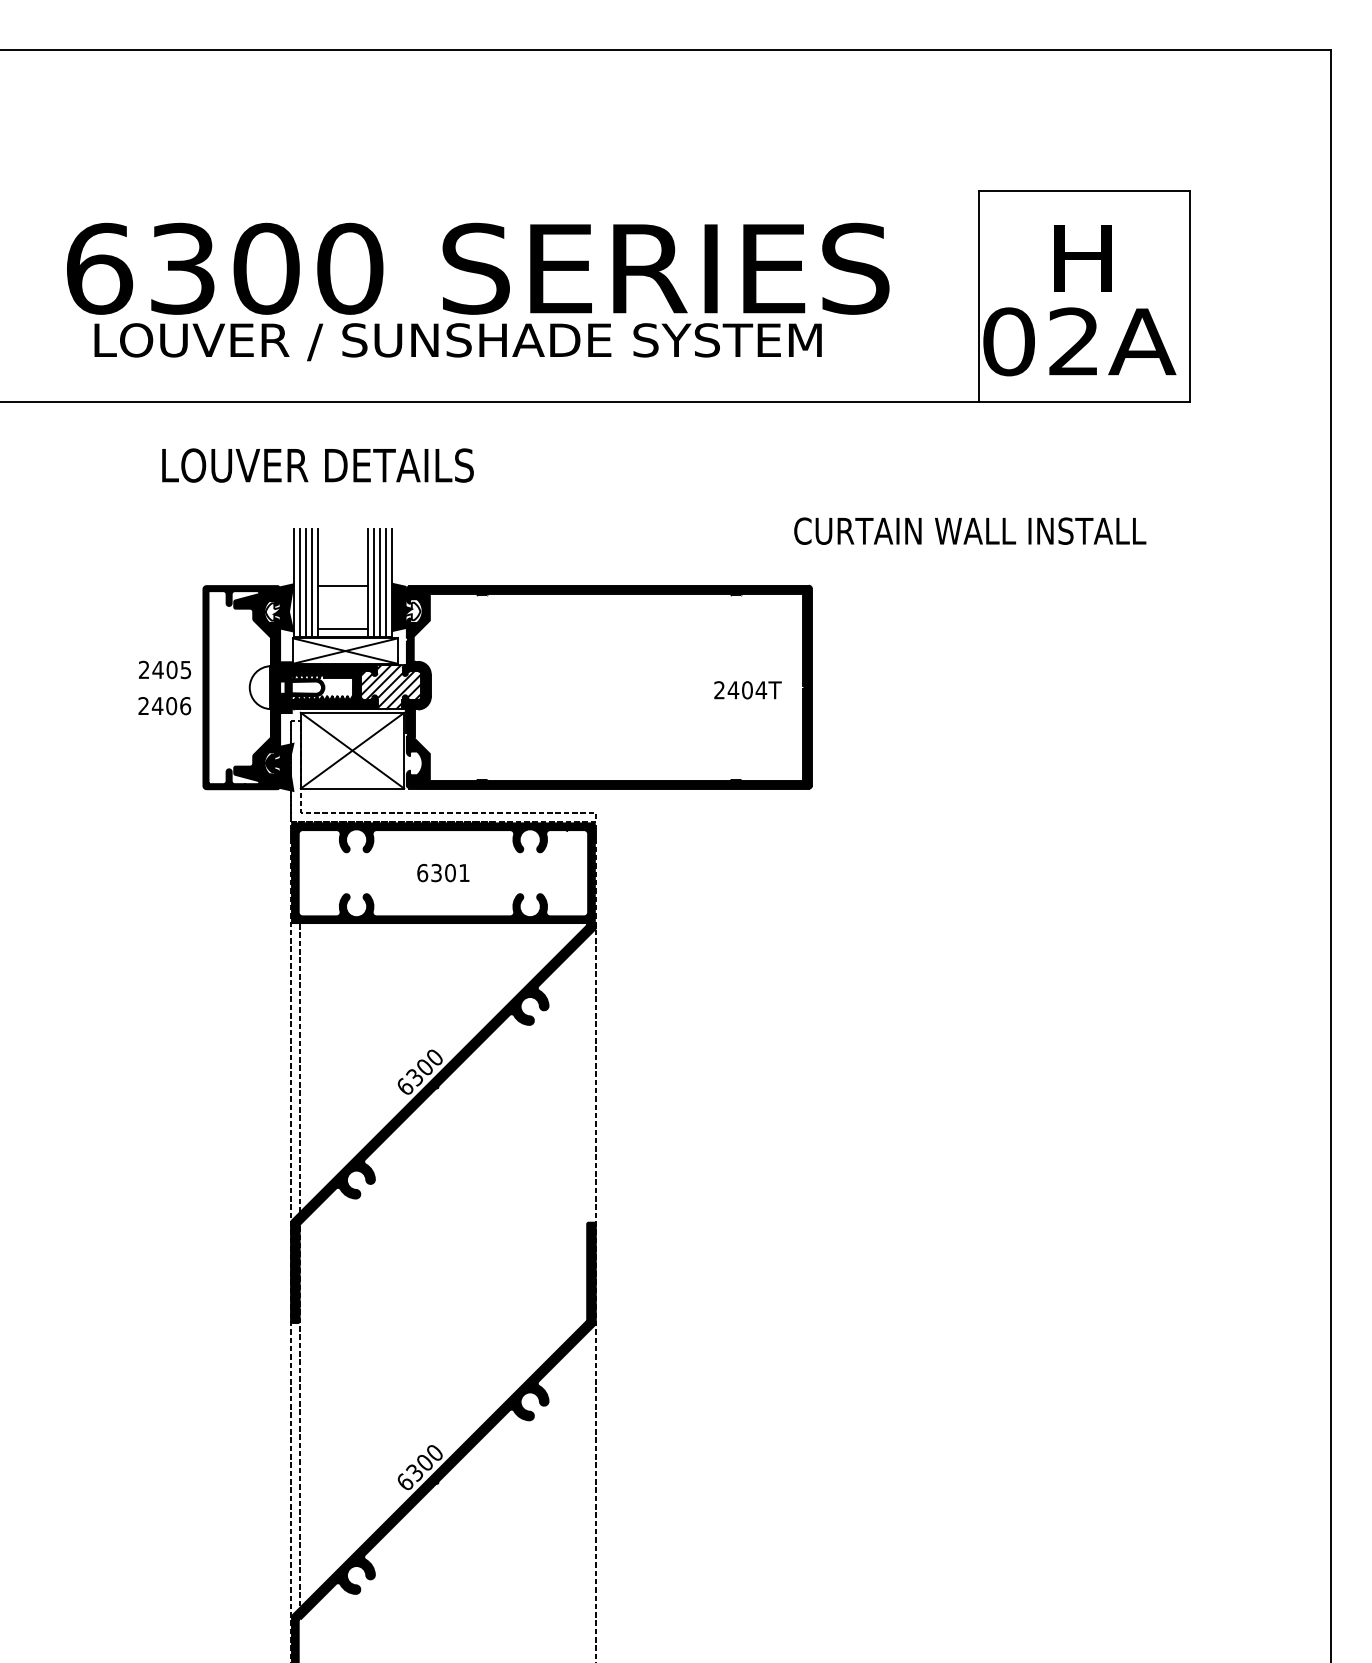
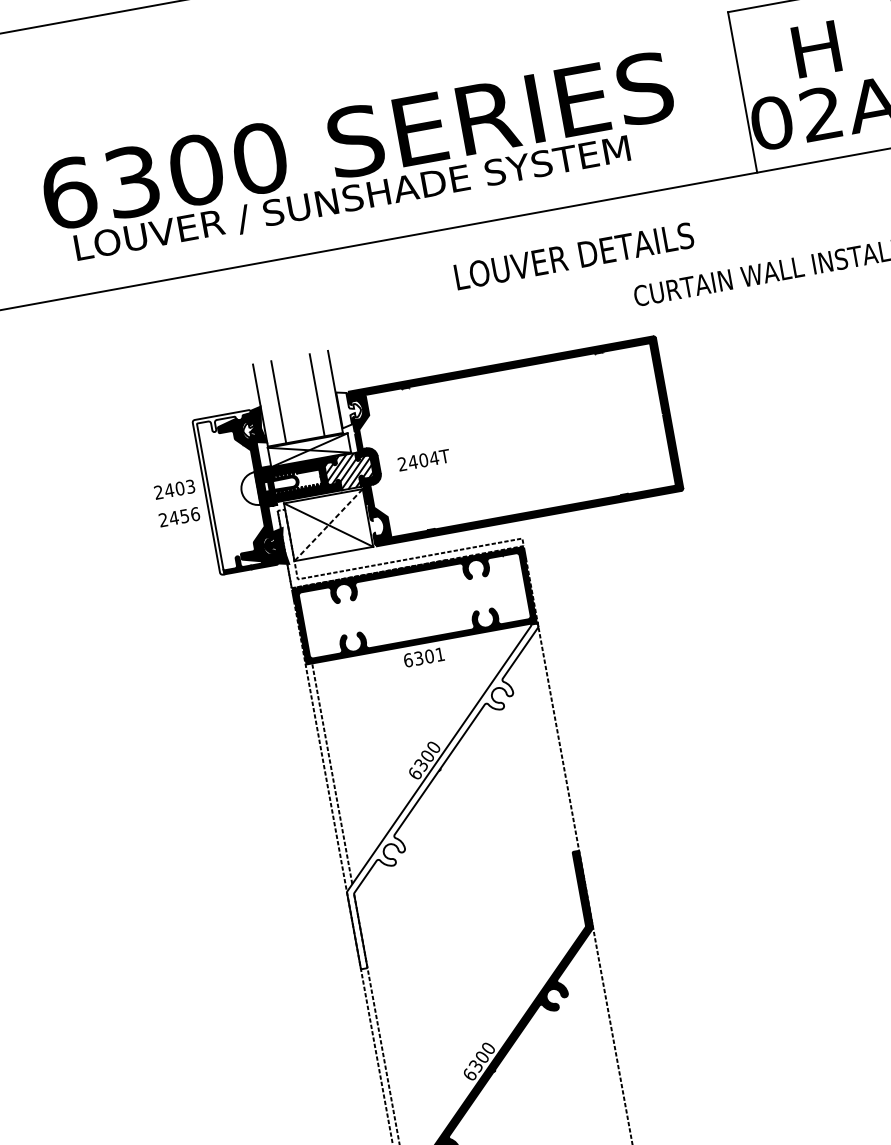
text: (317, 465) -> (573, 256), moved
line: (299, 582) -> (264, 404), removed
line: (305, 582) -> (269, 403), removed
line: (311, 582) -> (274, 402), removed
line: (374, 582) -> (322, 394), removed
line: (380, 582) -> (326, 393), removed
line: (386, 582) -> (331, 392), removed
line: (342, 586) -> (298, 401), removed
fill: (403, 606) -> (347, 408), removed
line: (342, 629) -> (304, 434), removed
text: (186, 669) -> (190, 486), 2405 -> 2403
fill: (241, 687) -> (235, 492), removed
text: (747, 690) -> (423, 460), moved
text: (171, 706) -> (184, 516), 2406 -> 2456
line: (352, 751) -> (328, 525), solid -> dashed
text: (443, 873) -> (424, 657), moved
fill: (443, 1123) -> (449, 796), removed

